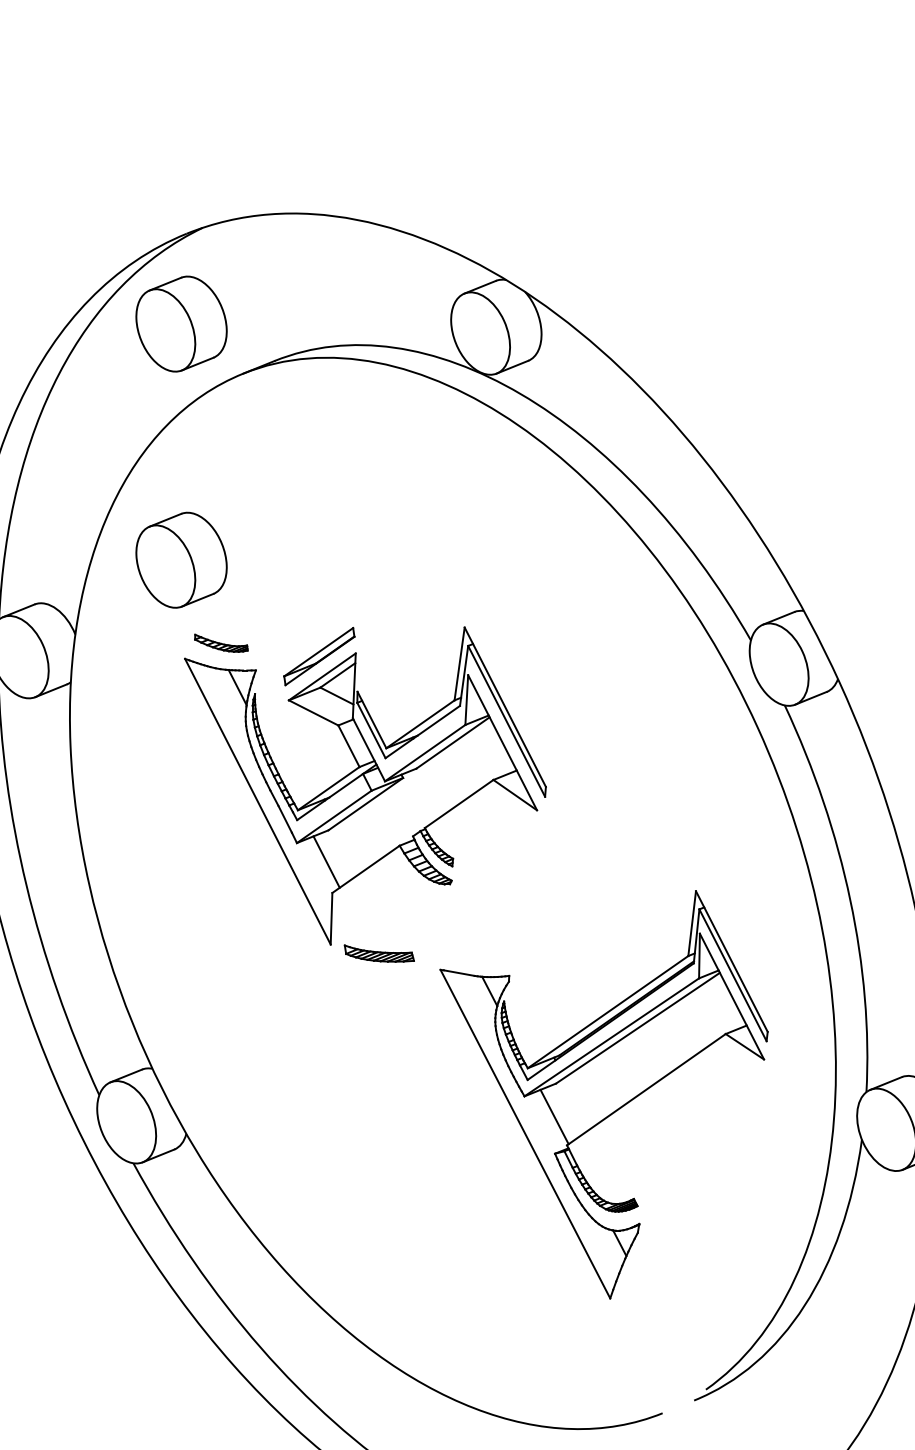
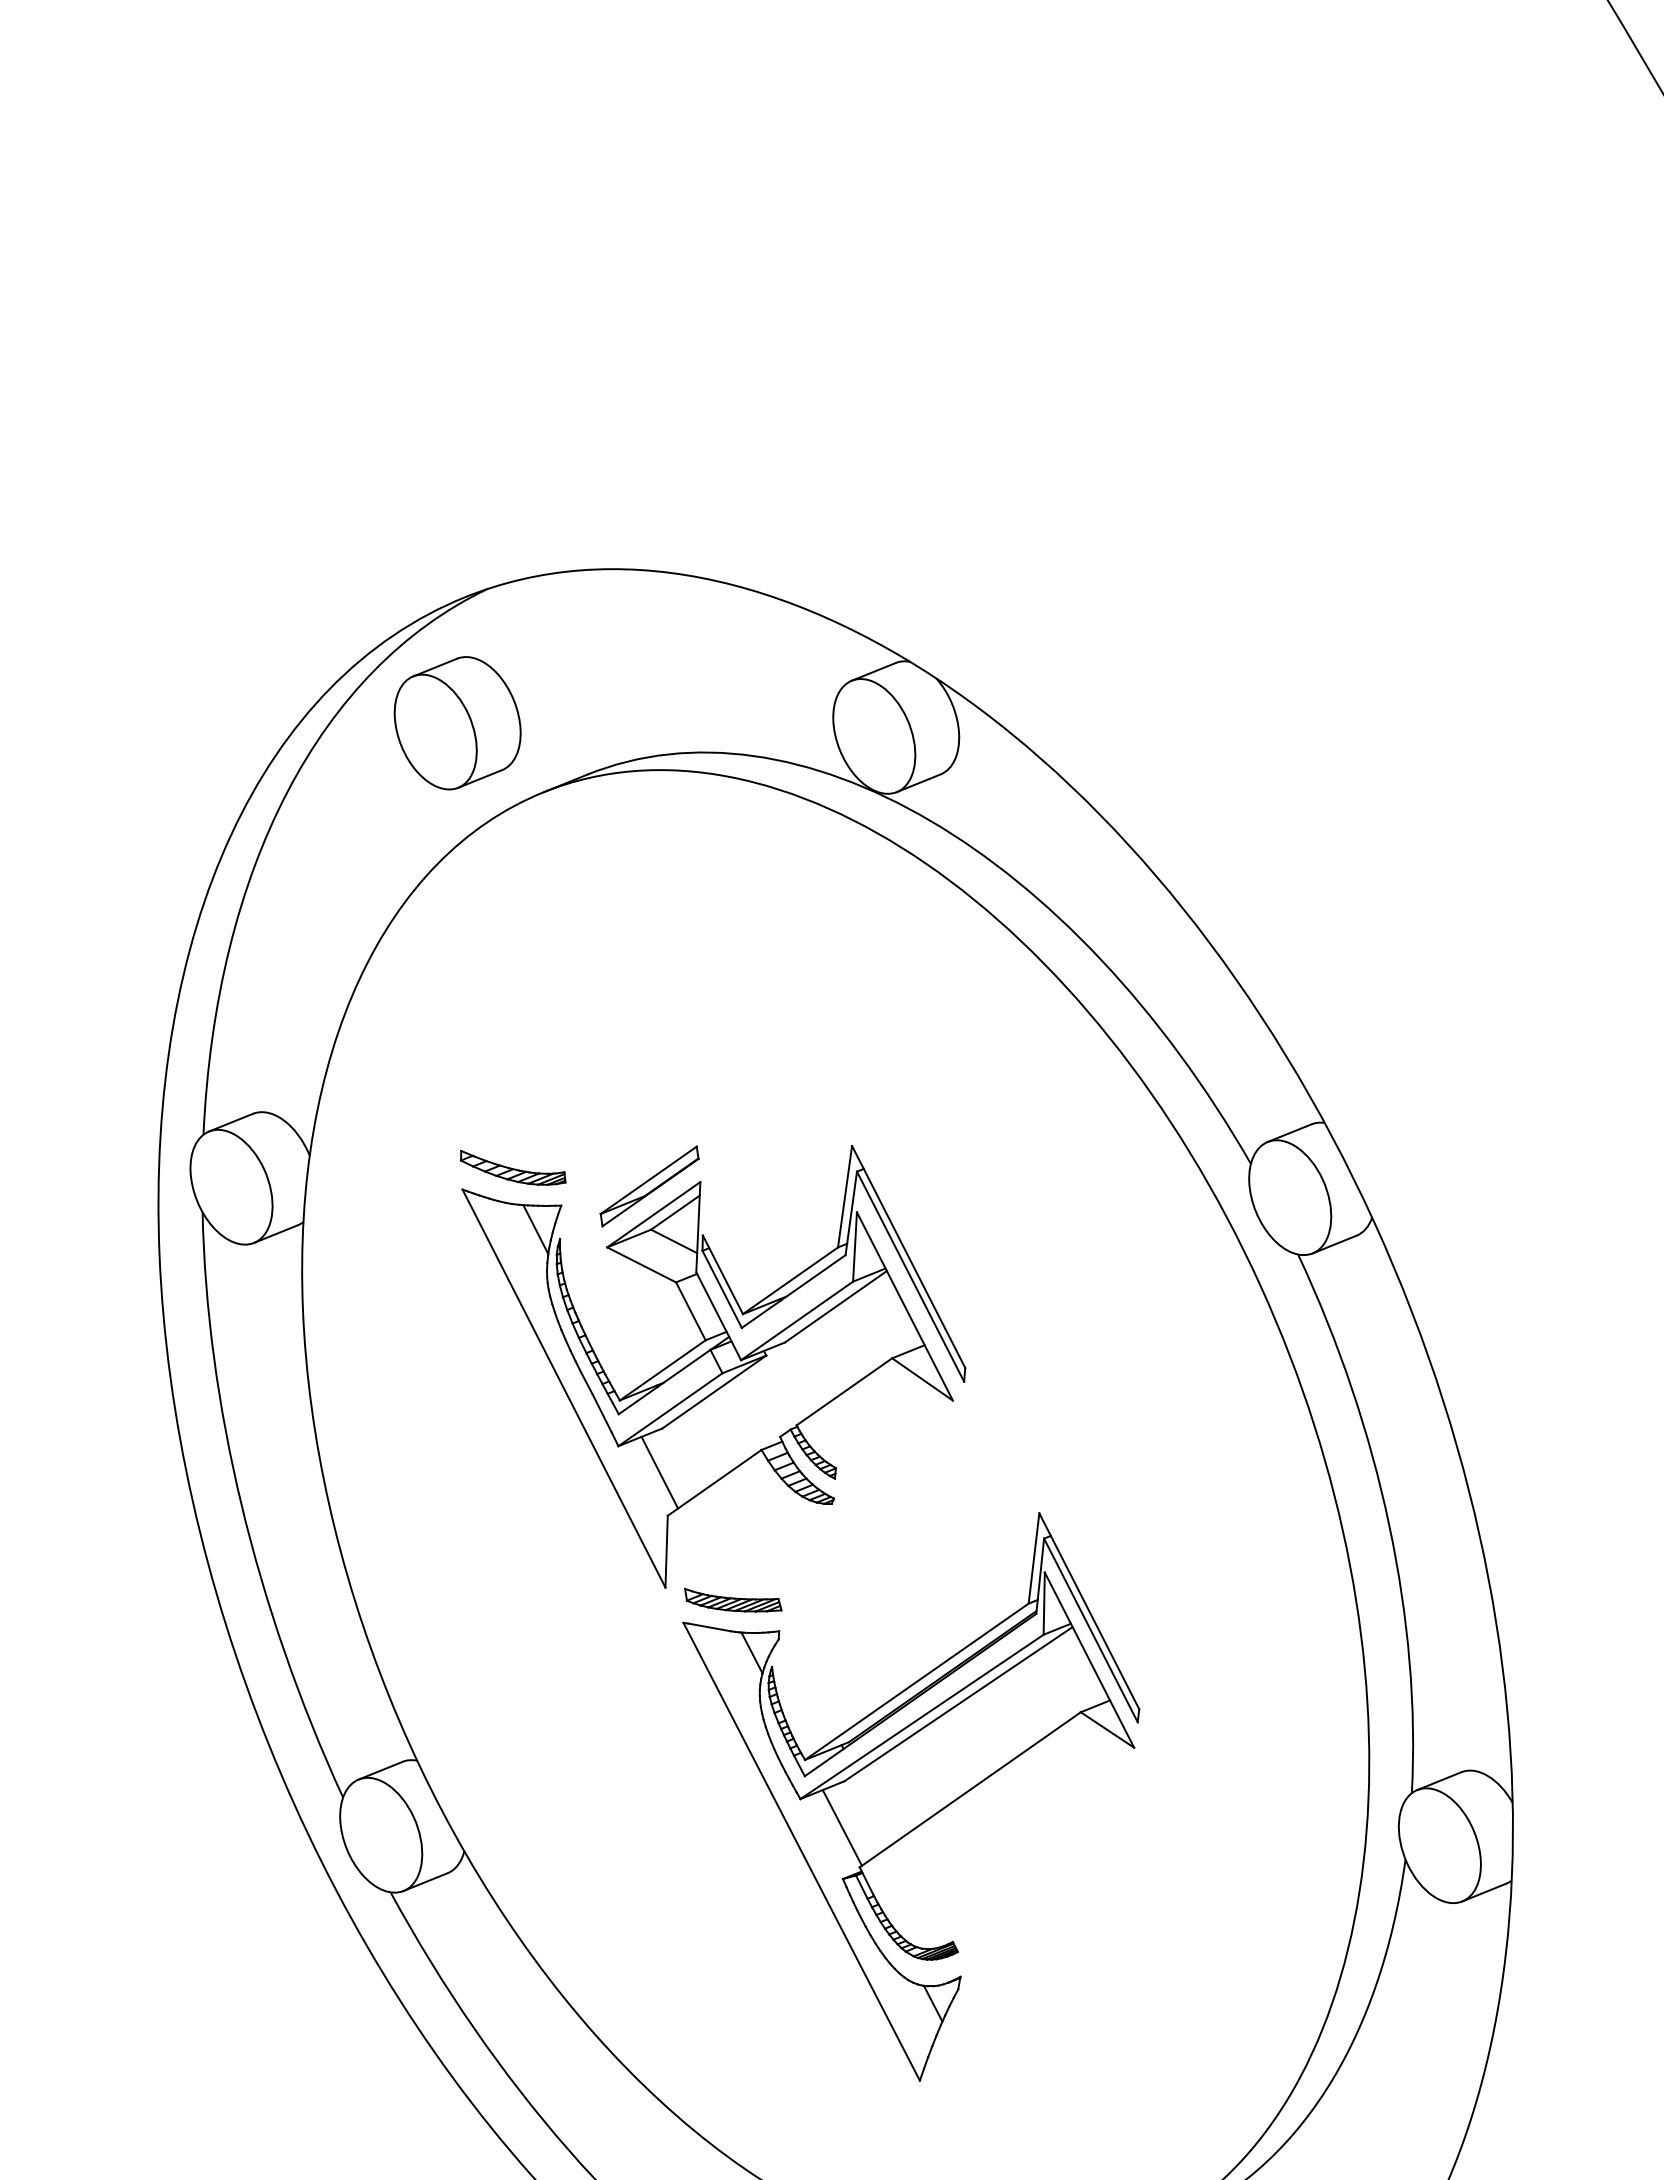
part: (181, 560) -> (457, 1052), removed
part: (220, 642) -> (512, 1167), size x1.43
part: (604, 1094) -> (911, 1796), moved

